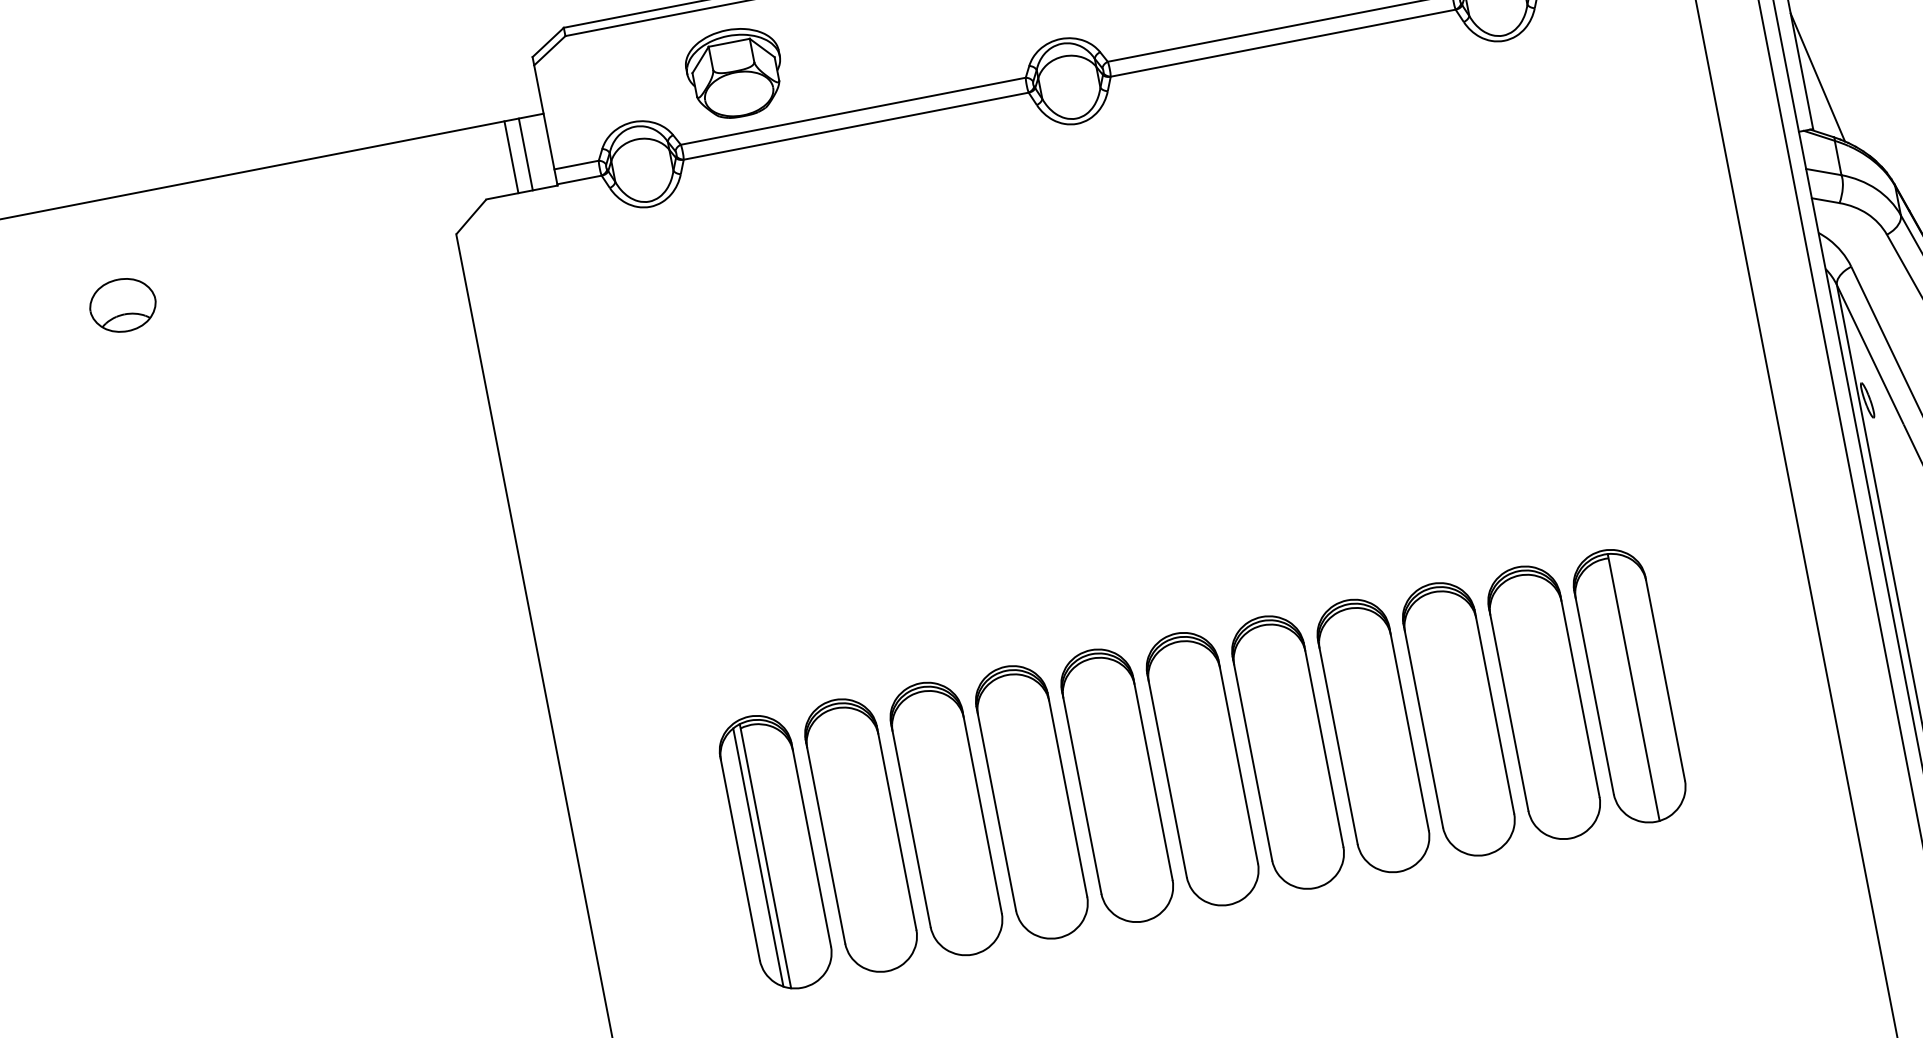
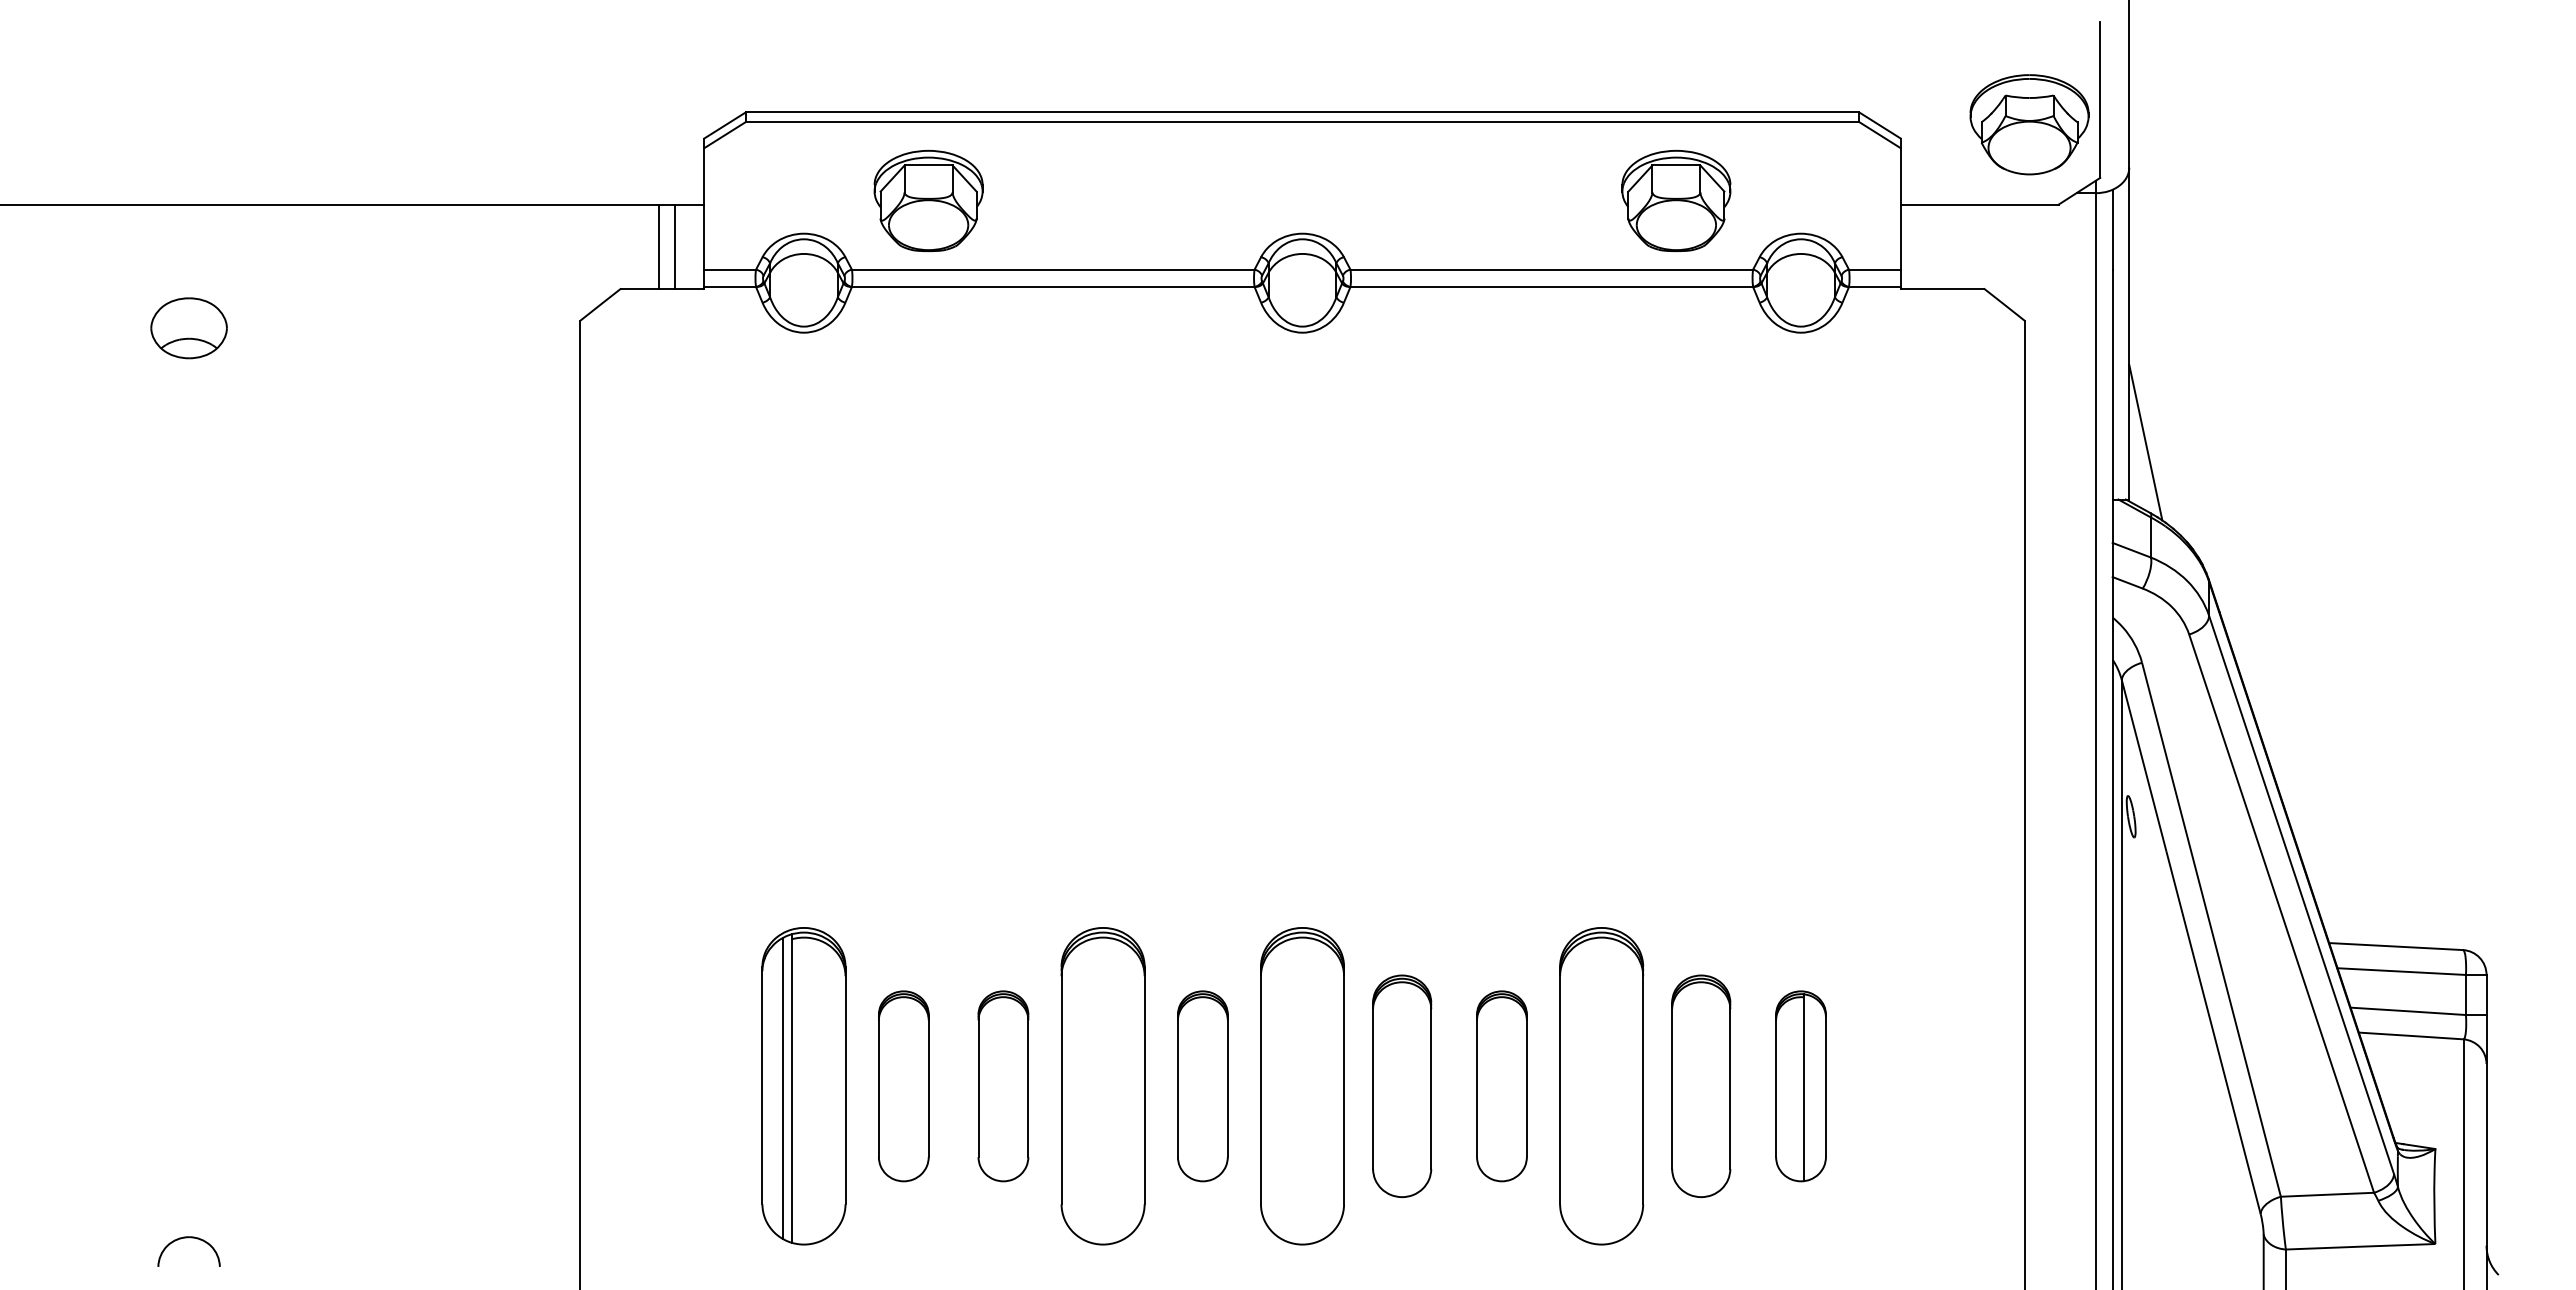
part: (1629, 686) -> (1800, 1086), size x0.6
part: (1543, 703) -> (1700, 1086), size x0.7
part: (1373, 736) -> (1501, 1086), size x0.6
part: (1287, 752) -> (1401, 1086), size x0.7
part: (1117, 786) -> (1202, 1086), size x0.6
part: (946, 819) -> (1003, 1086), size x0.6
part: (861, 835) -> (903, 1086), size x0.6

